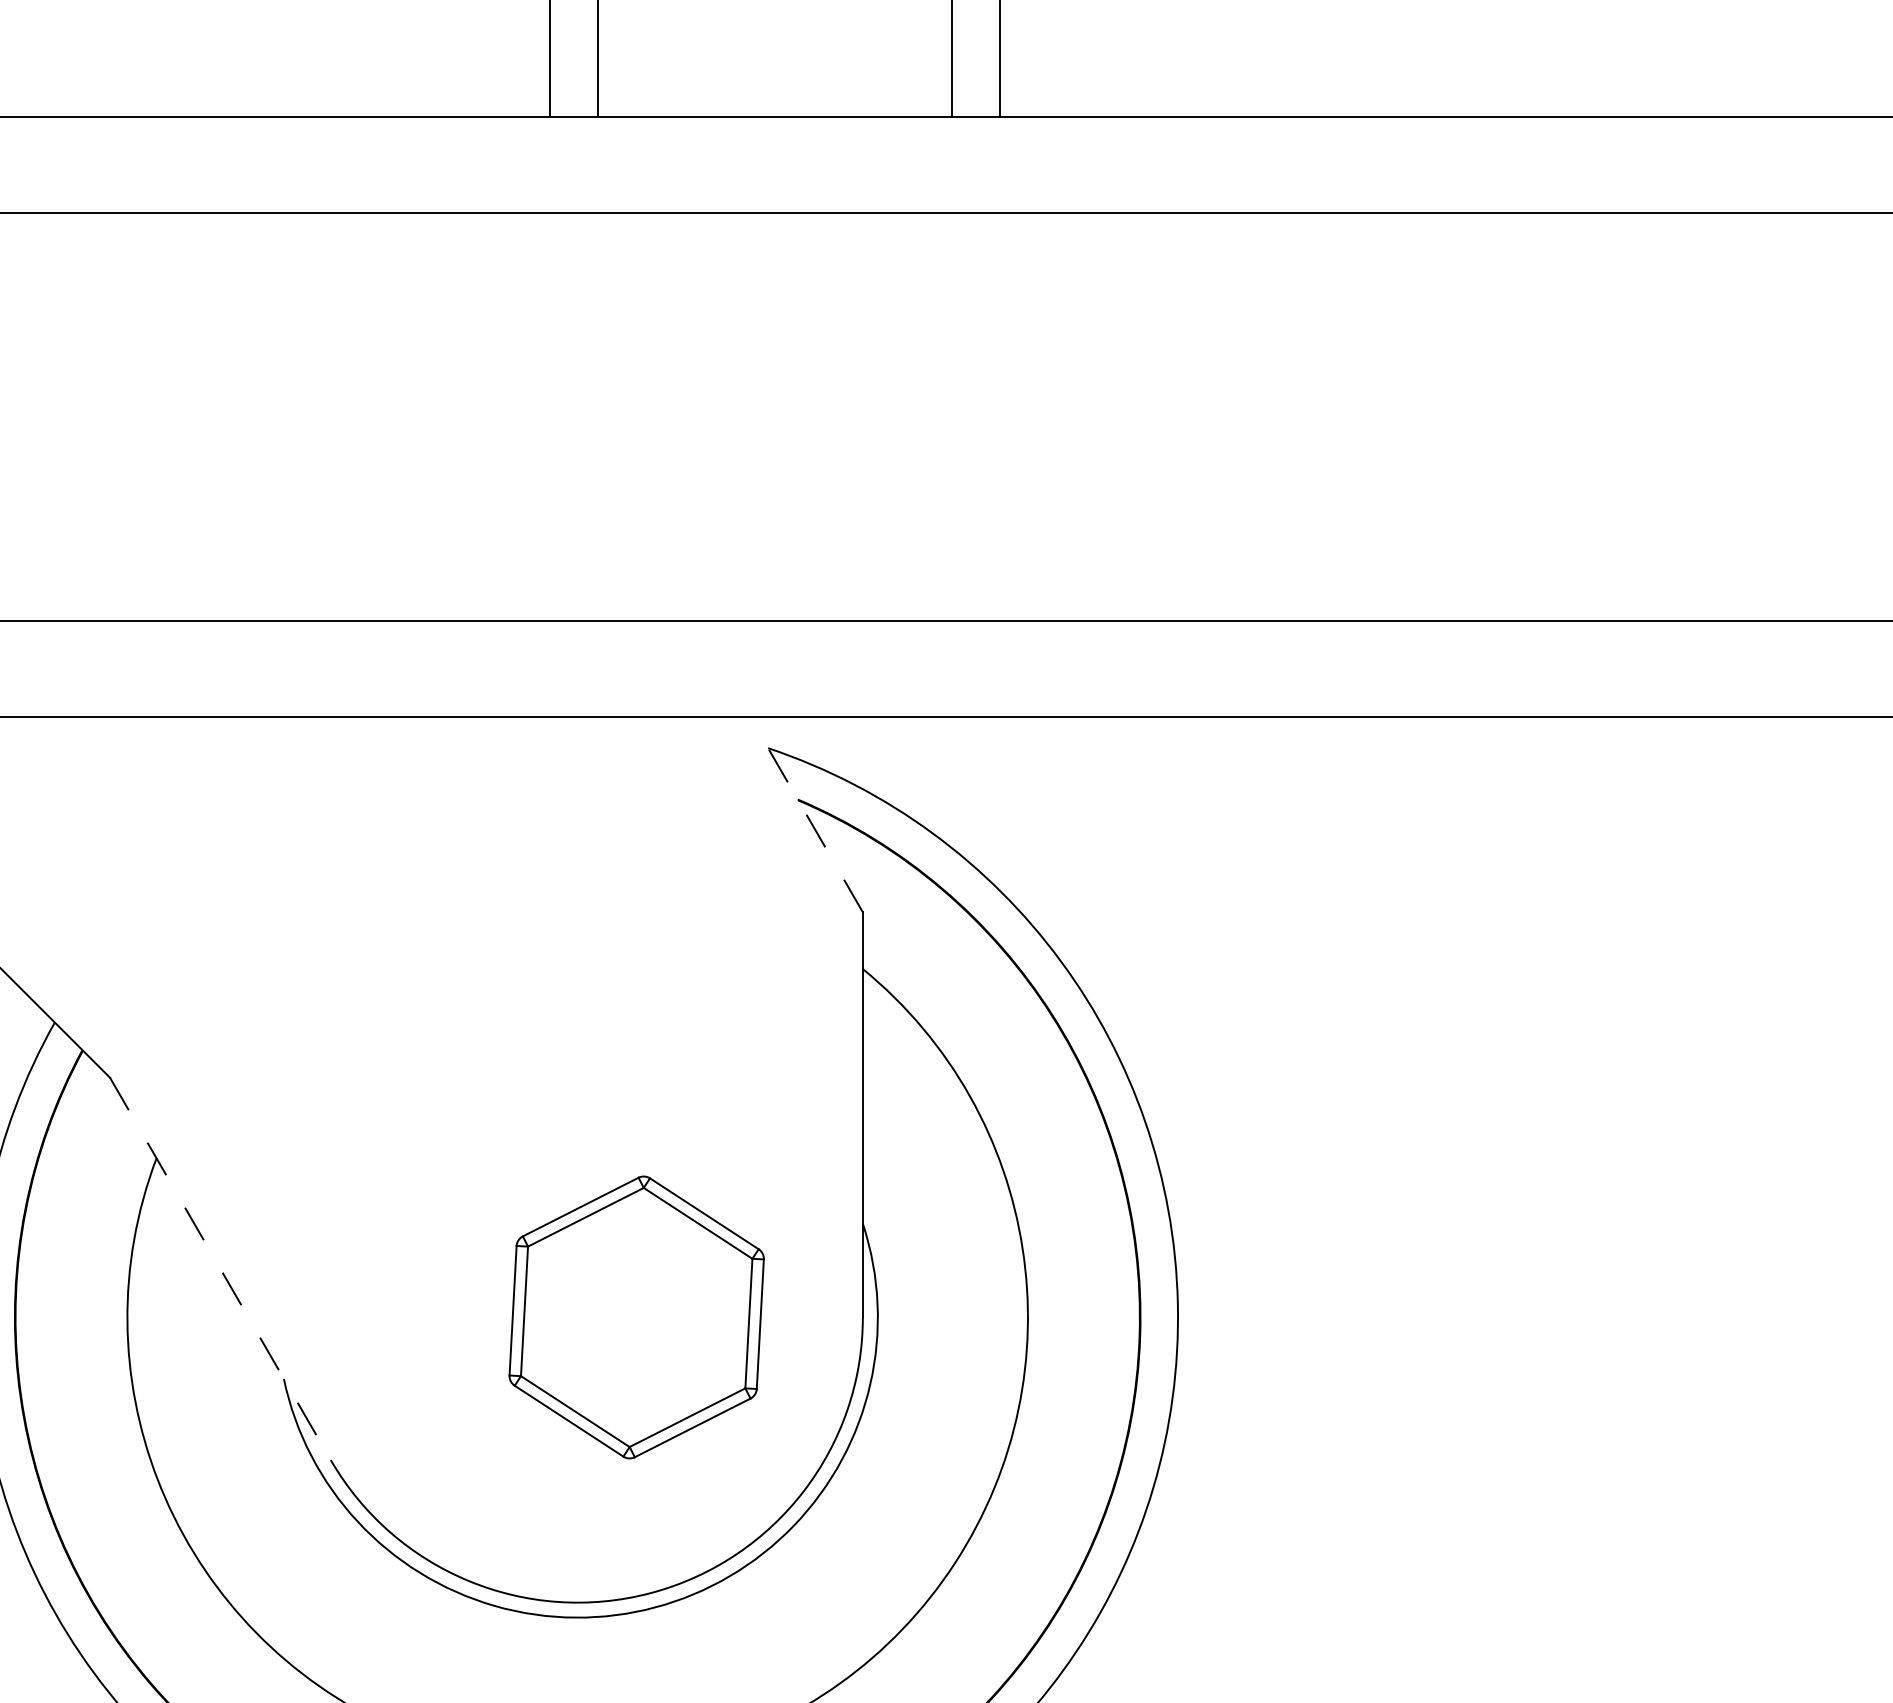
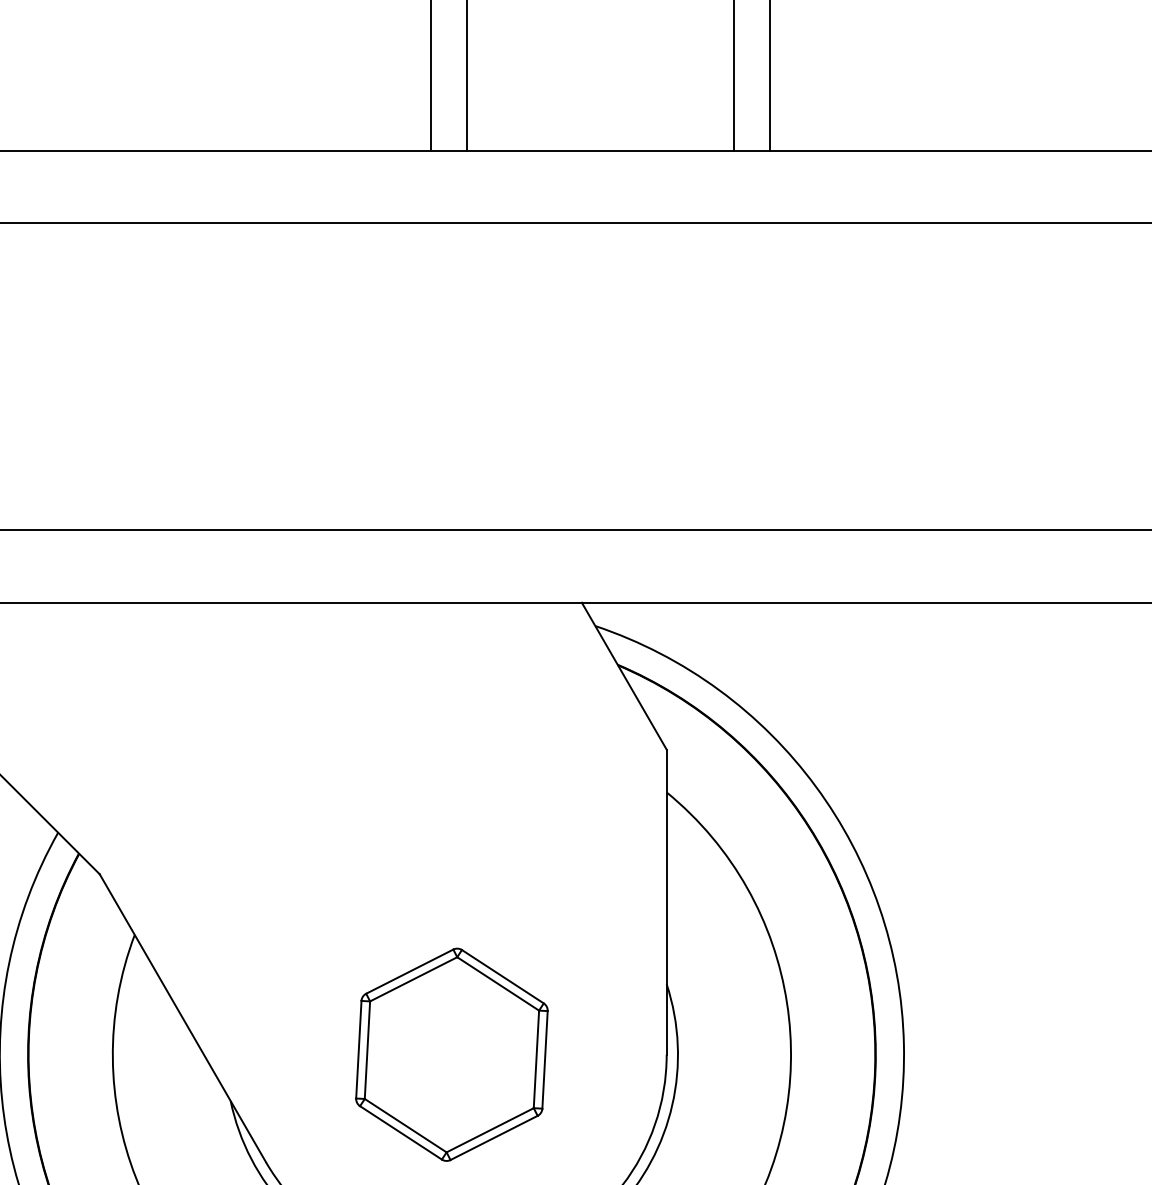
line: (806, 814) -> (624, 676), dashed -> solid
line: (220, 1268) -> (182, 1017), dashed -> solid
part: (636, 1317) -> (451, 1054), moved

